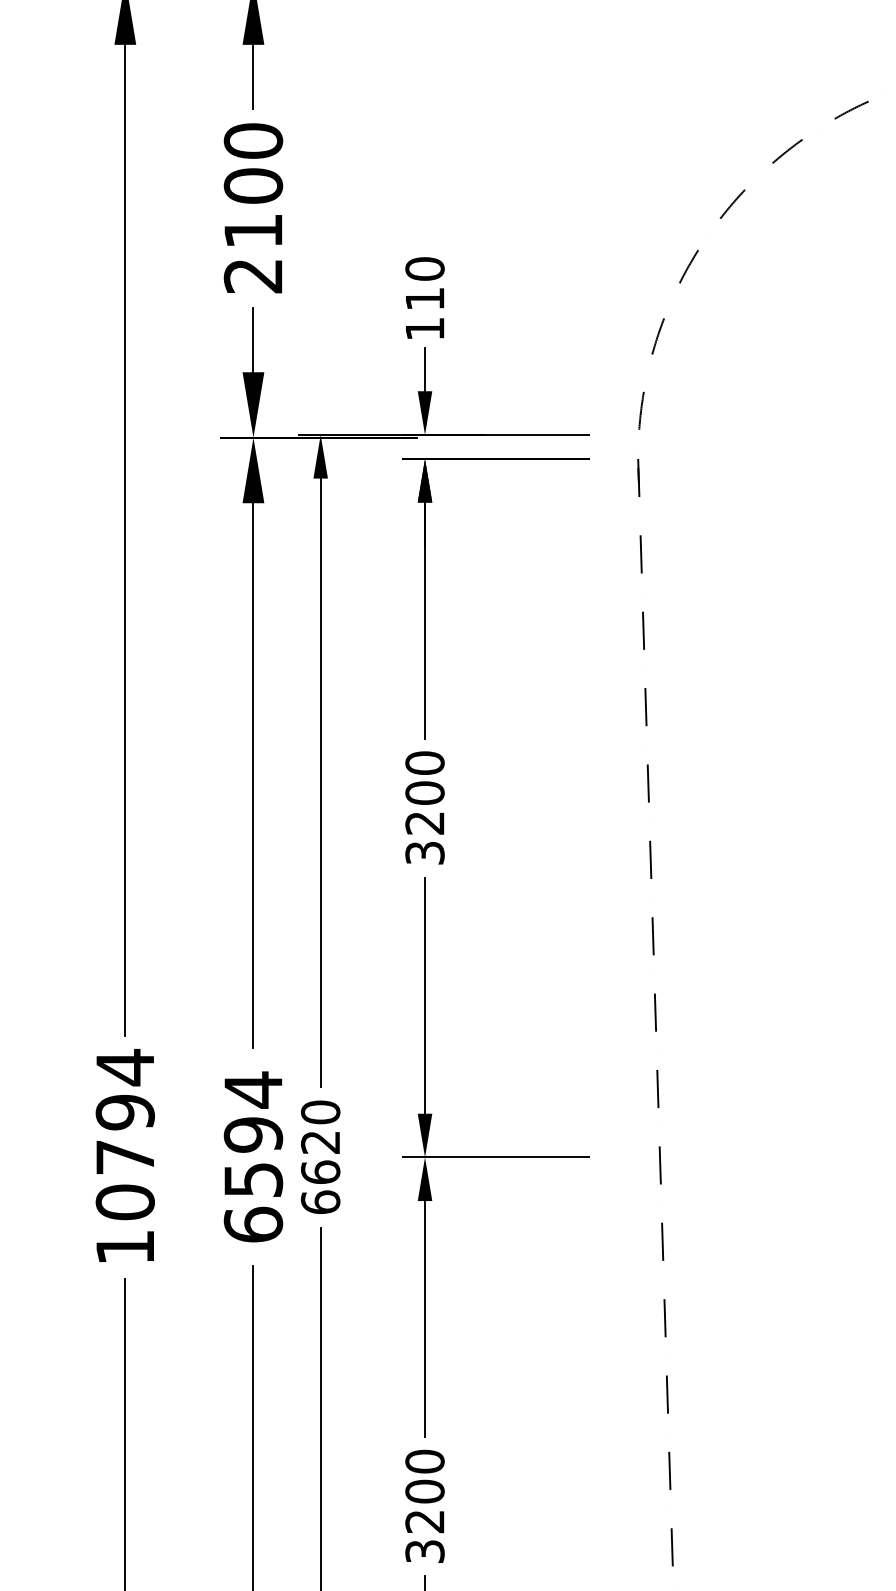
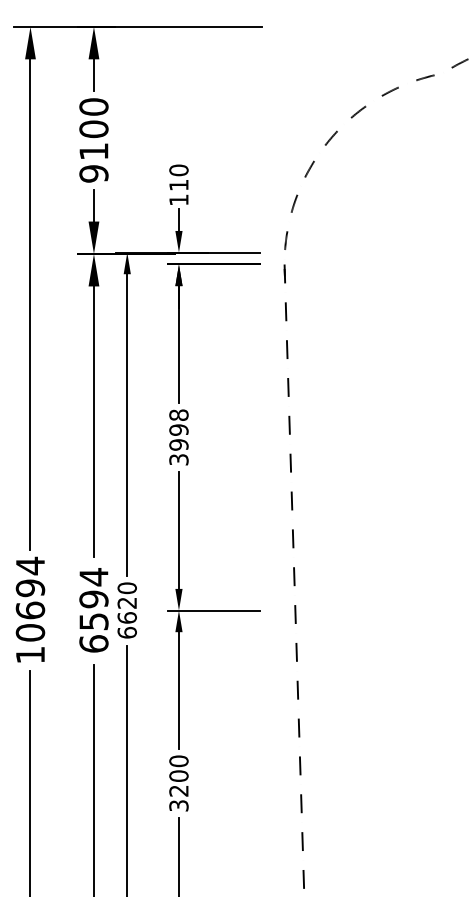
text: (252, 275) -> (93, 173), 2100 -> 9100
text: (424, 791) -> (178, 429), 3200 -> 3998
text: (125, 1157) -> (30, 610), 10794 -> 10694

